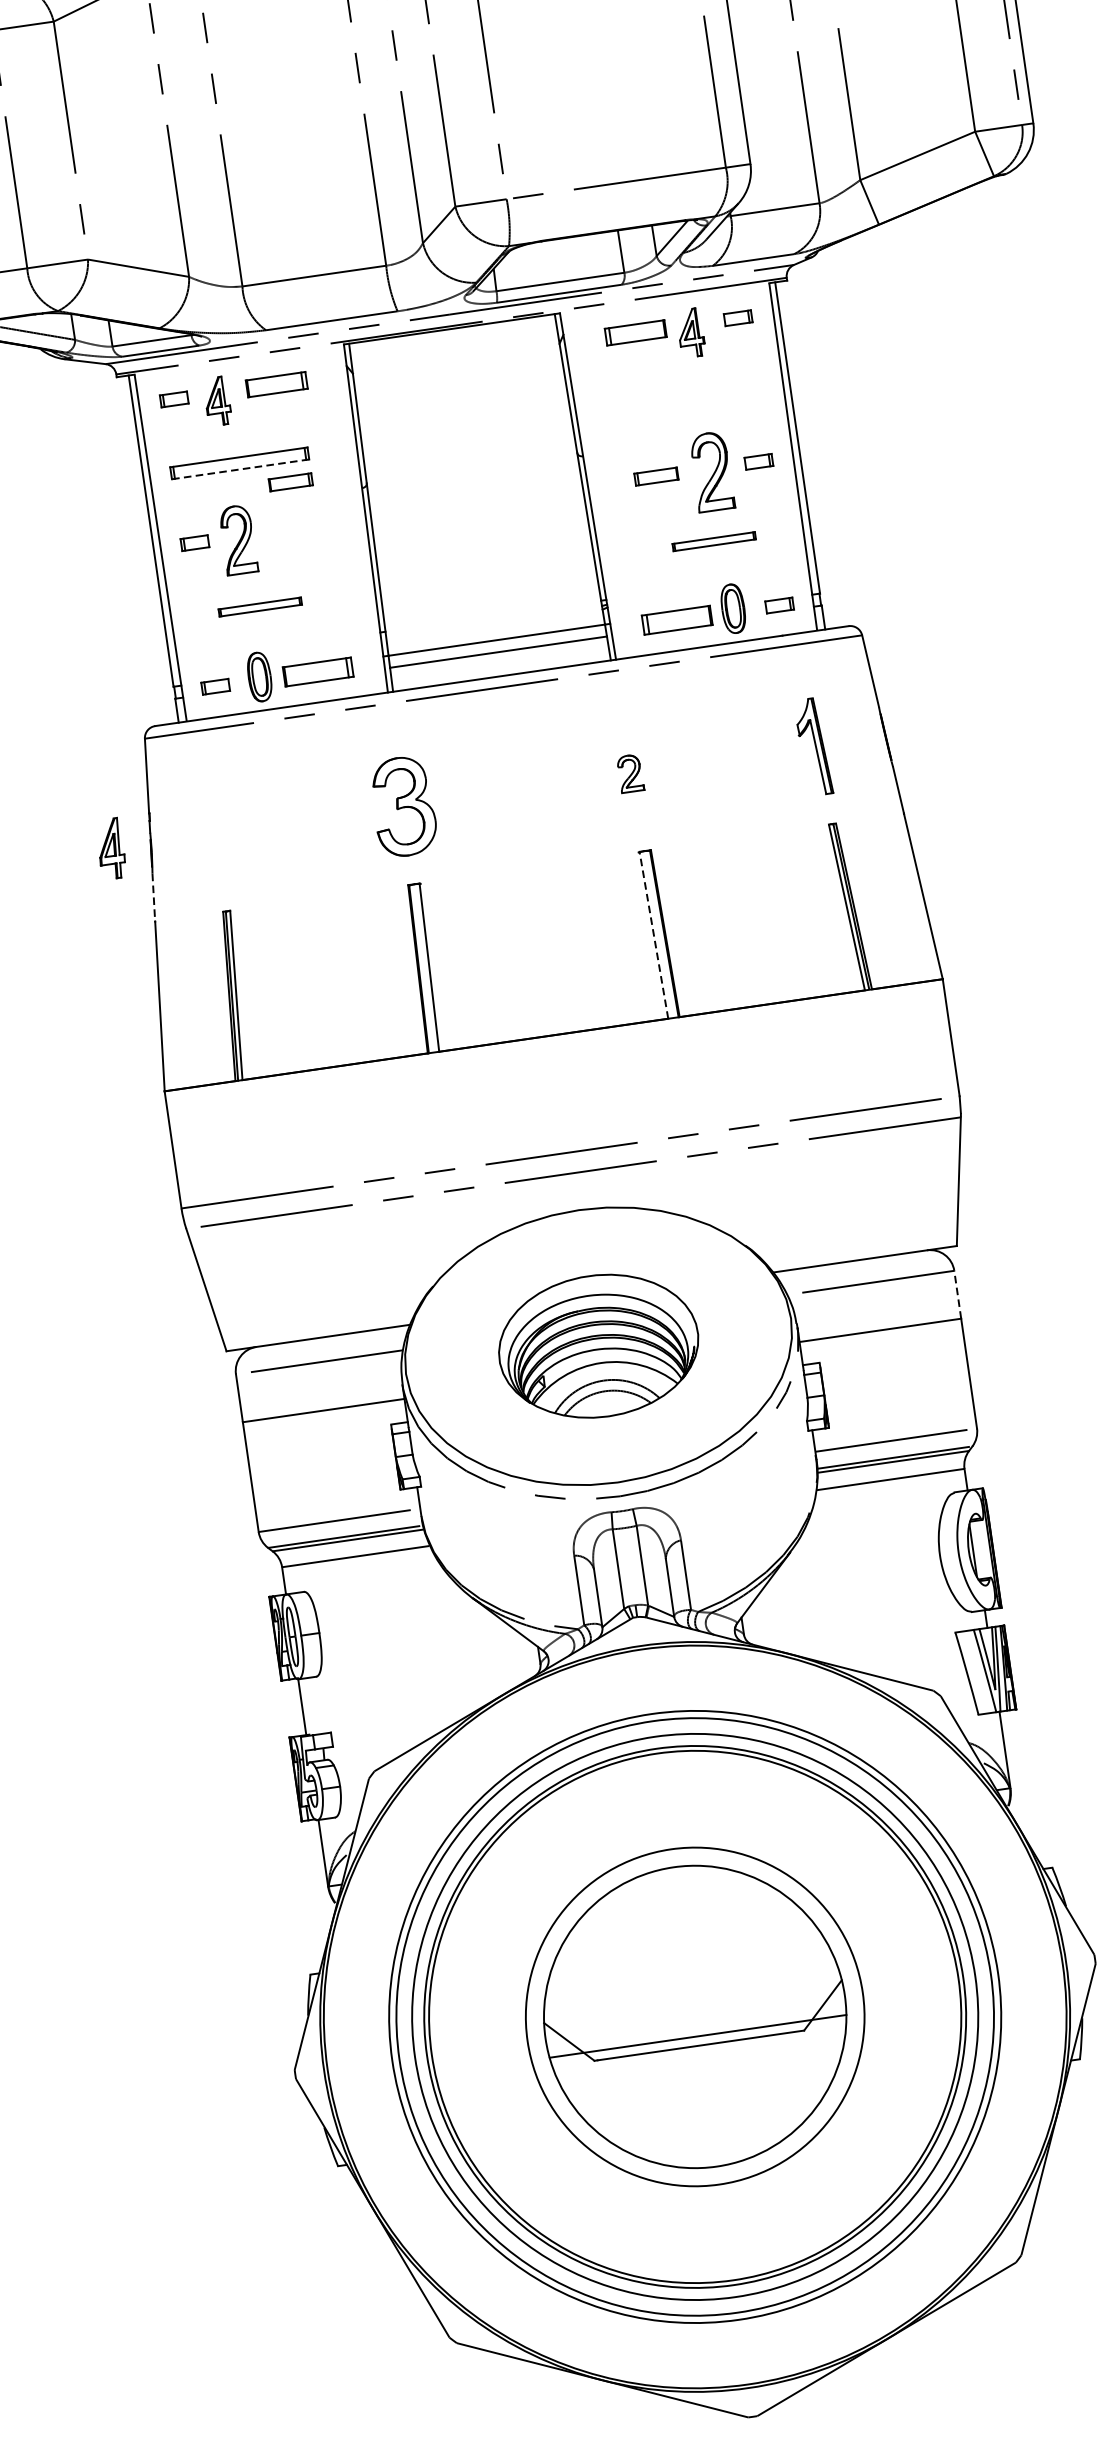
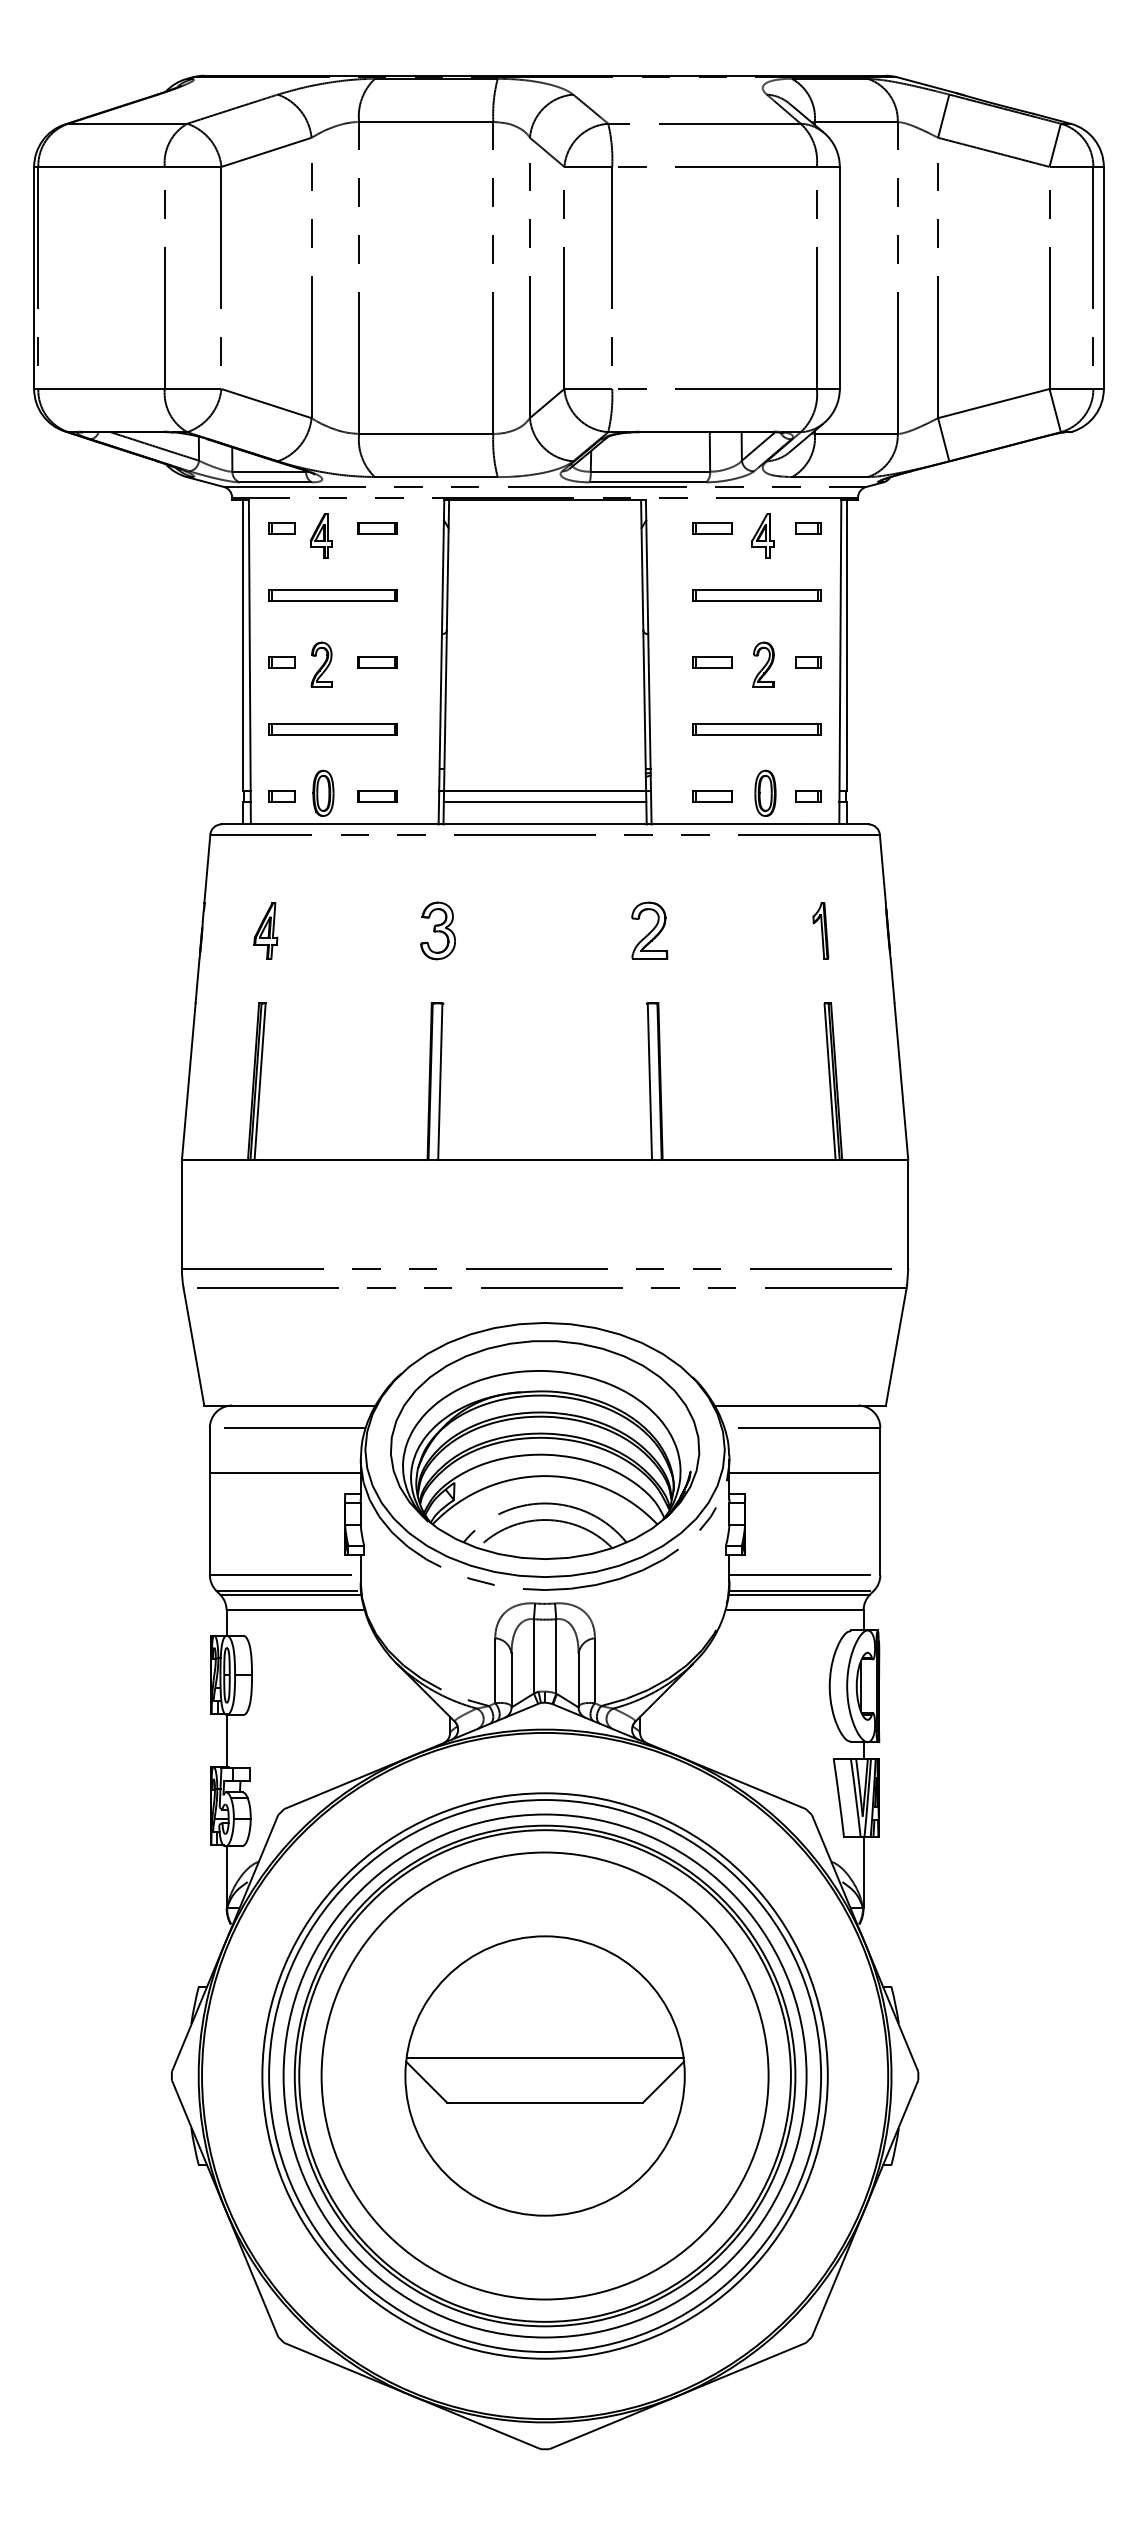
part: (635, 333) -> (712, 528), size x0.71
part: (276, 384) -> (377, 528), size x0.71
part: (693, 398) -> (756, 595), added
line: (239, 469) -> (332, 600), dashed -> solid
part: (711, 471) -> (763, 664), size x0.62
part: (290, 482) -> (377, 662), moved
part: (237, 539) -> (321, 664), size x0.71
part: (713, 541) -> (756, 729), size x1.67
part: (259, 607) -> (332, 729), size x1.67
part: (677, 620) -> (712, 796), size x0.62
part: (318, 672) -> (377, 796), size x0.62
part: (813, 747) -> (820, 930), size x0.62
part: (630, 773) -> (649, 930), size x1.67
part: (403, 806) -> (437, 930), size x0.62
part: (110, 848) -> (265, 930), moved
line: (153, 898) -> (197, 981), dashed -> solid
line: (653, 934) -> (649, 1080), dashed -> solid
line: (957, 1293) -> (880, 1449), dashed -> solid
part: (598, 1345) -> (545, 1449), size x1.67
circle: (694, 2016) -> (544, 2075), size x1.43
line: (697, 2036) -> (544, 2058), moved

